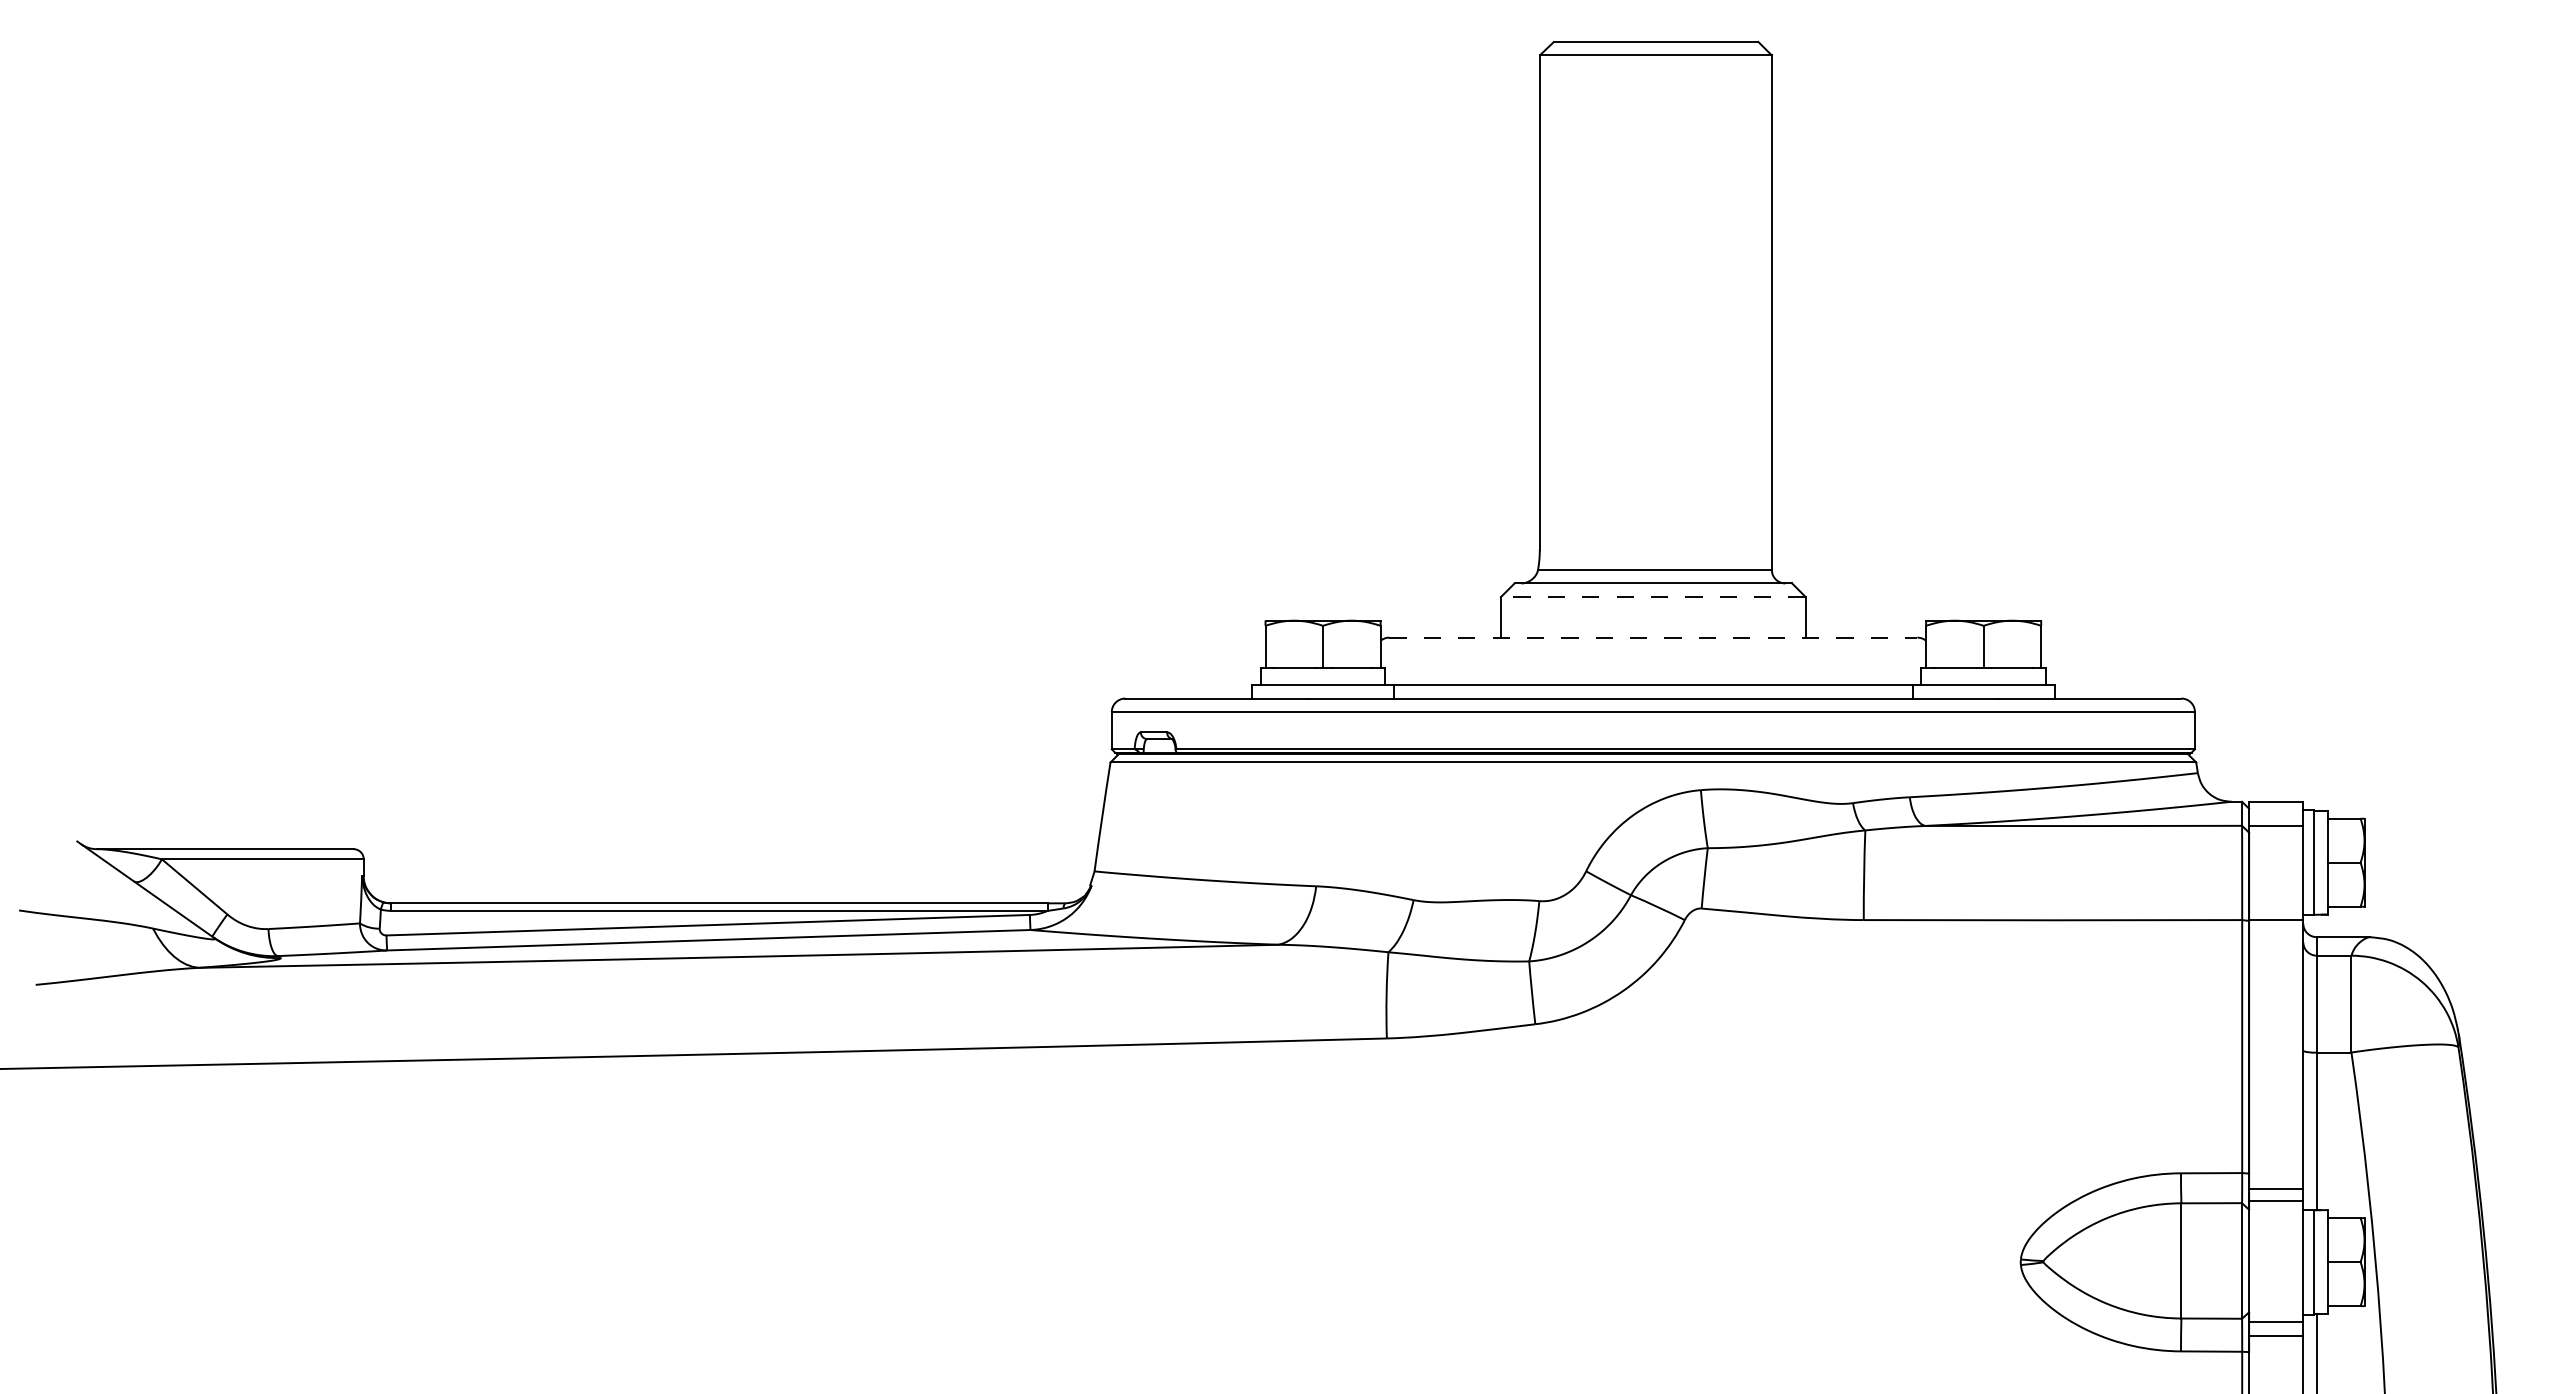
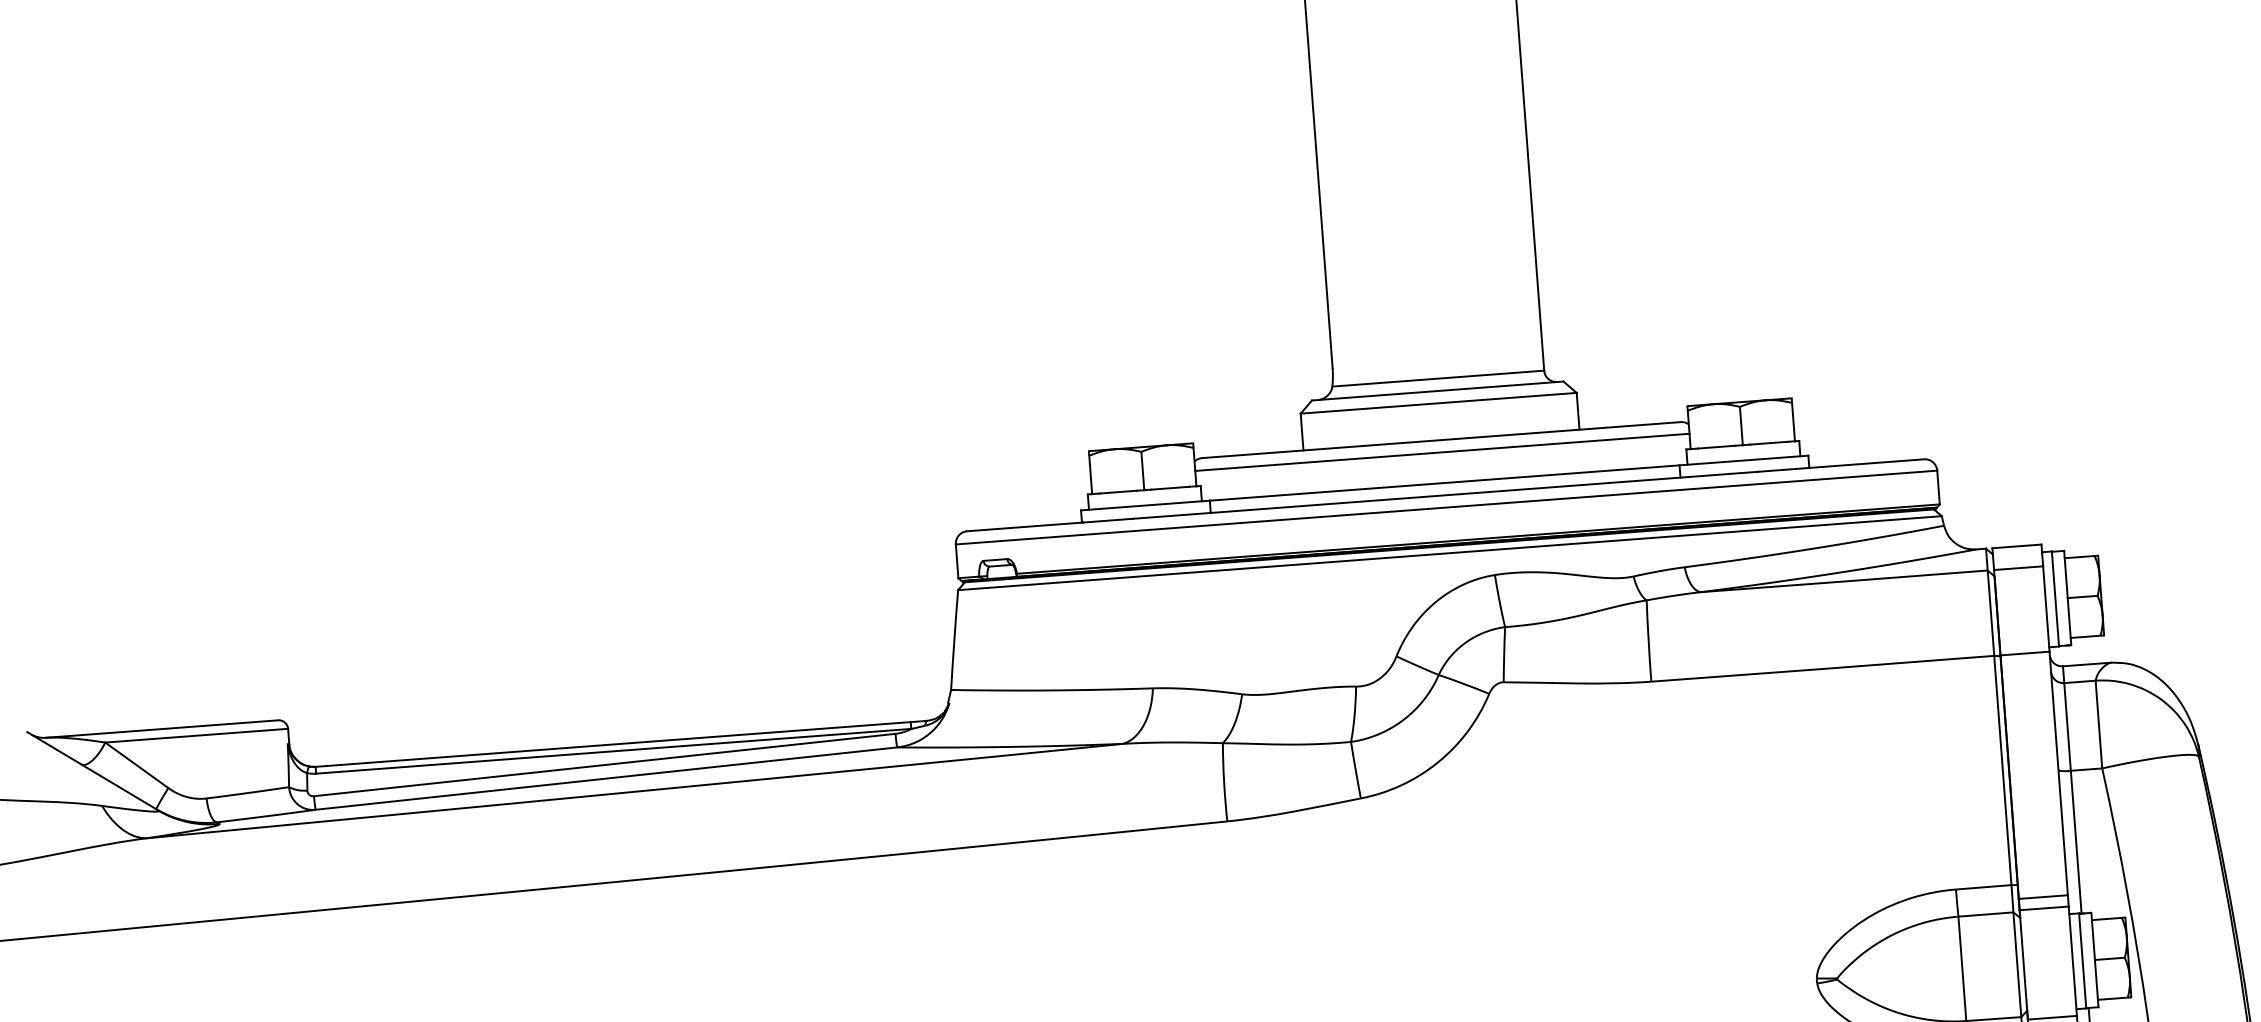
line: (1652, 597) -> (1437, 403), dashed -> solid
line: (1653, 637) -> (1441, 439), dashed -> solid
line: (1653, 651) -> (1442, 452), added

